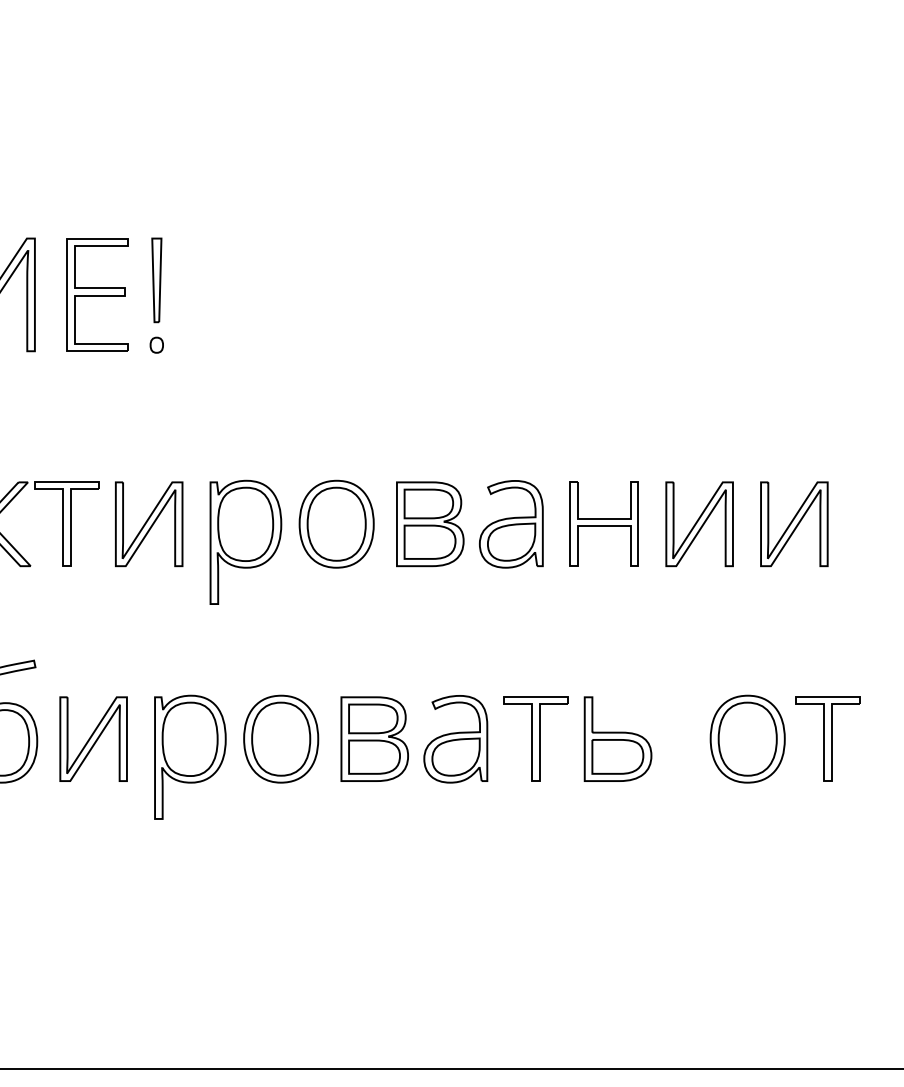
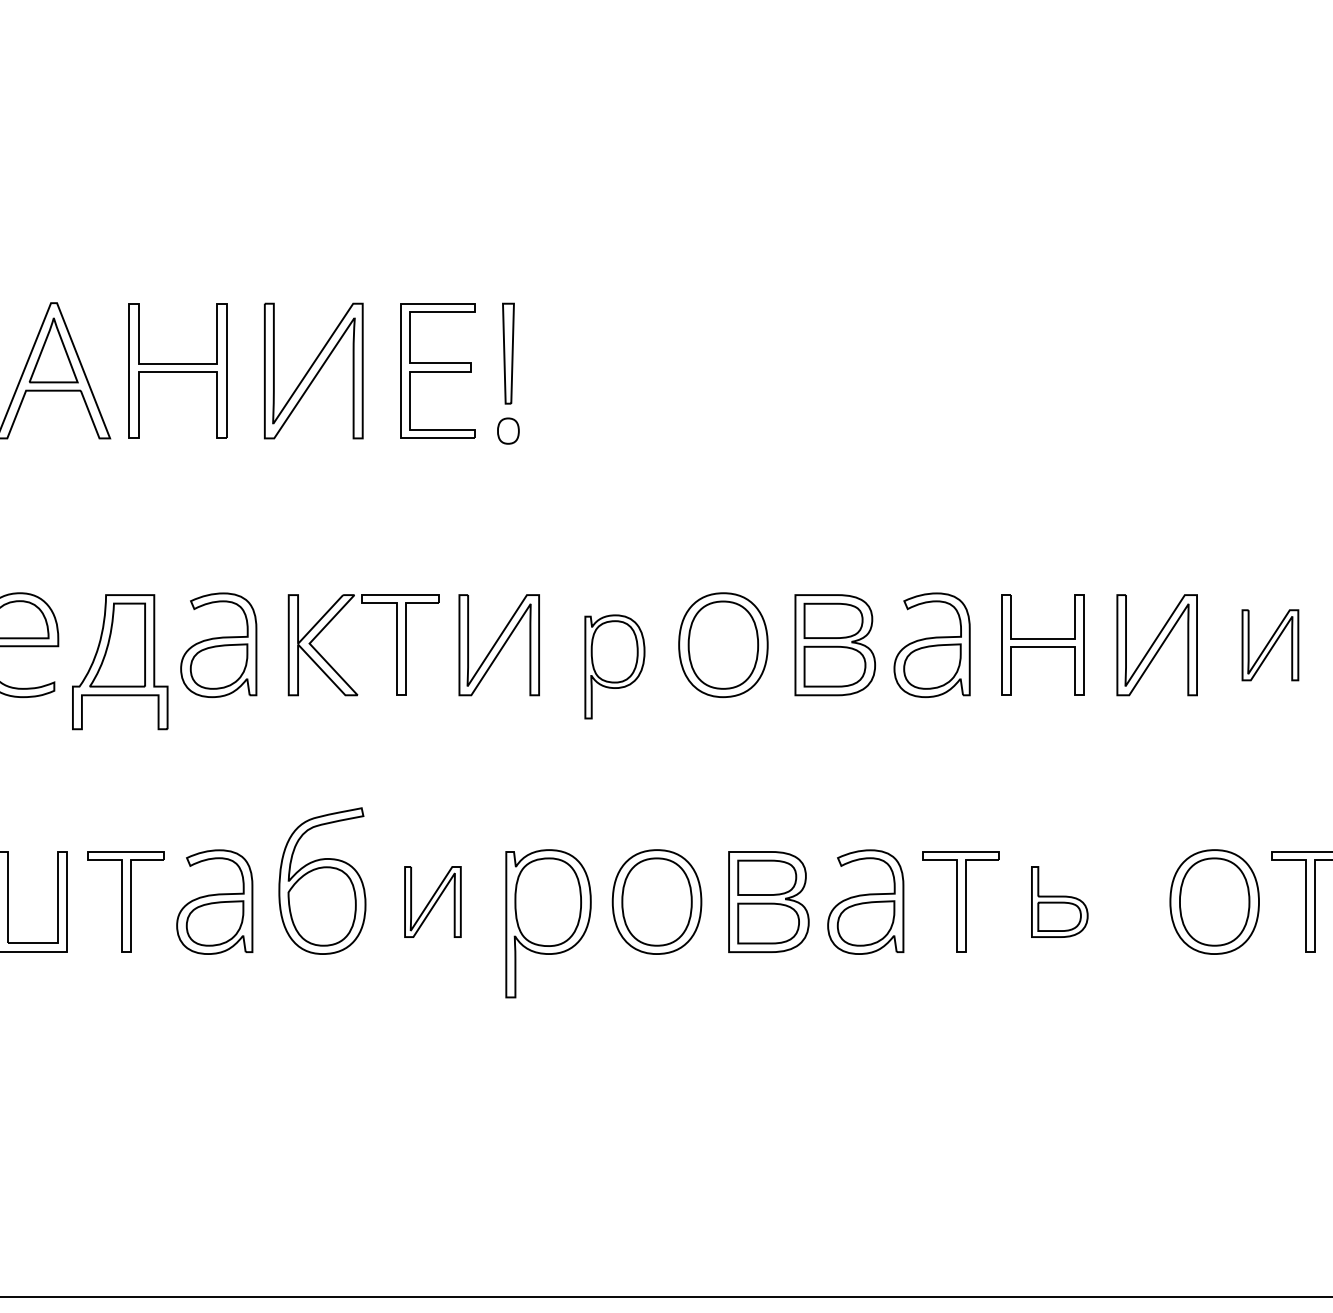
part: (156, 345) -> (508, 431), size x1.4
part: (794, 524) -> (1270, 645), size x0.7
part: (245, 542) -> (614, 666), size x0.7
part: (93, 738) -> (432, 901), size x0.7
part: (617, 738) -> (1059, 901), size x0.7

